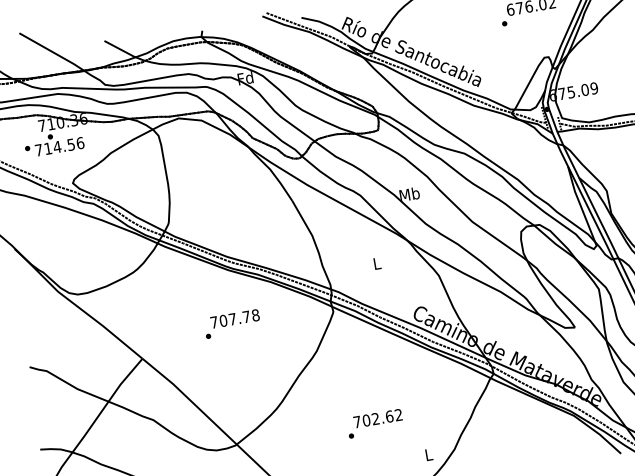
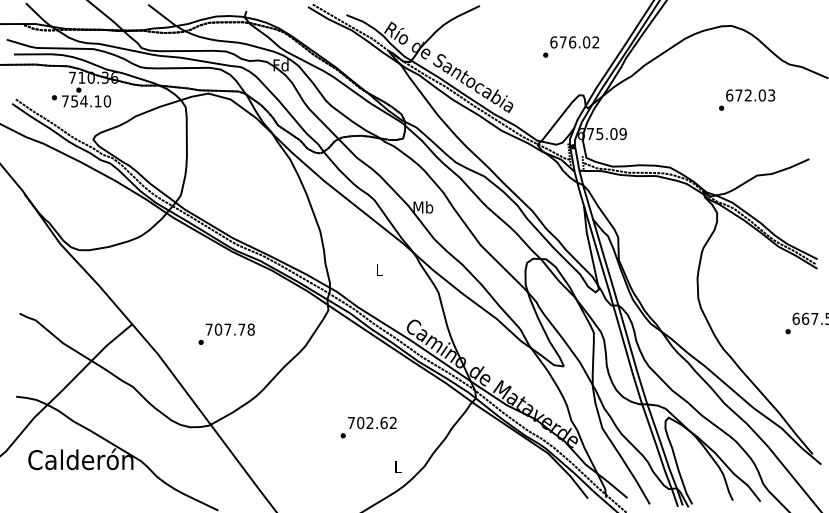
text: (64, 145) -> (91, 101), 714.56 -> 754.10
text: (232, 323) -> (226, 333), moved
text: (374, 423) -> (368, 427), moved

